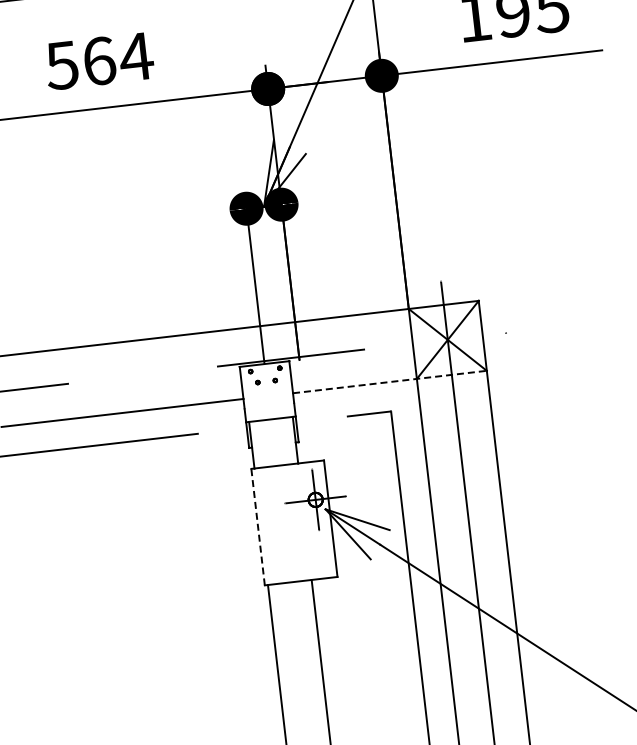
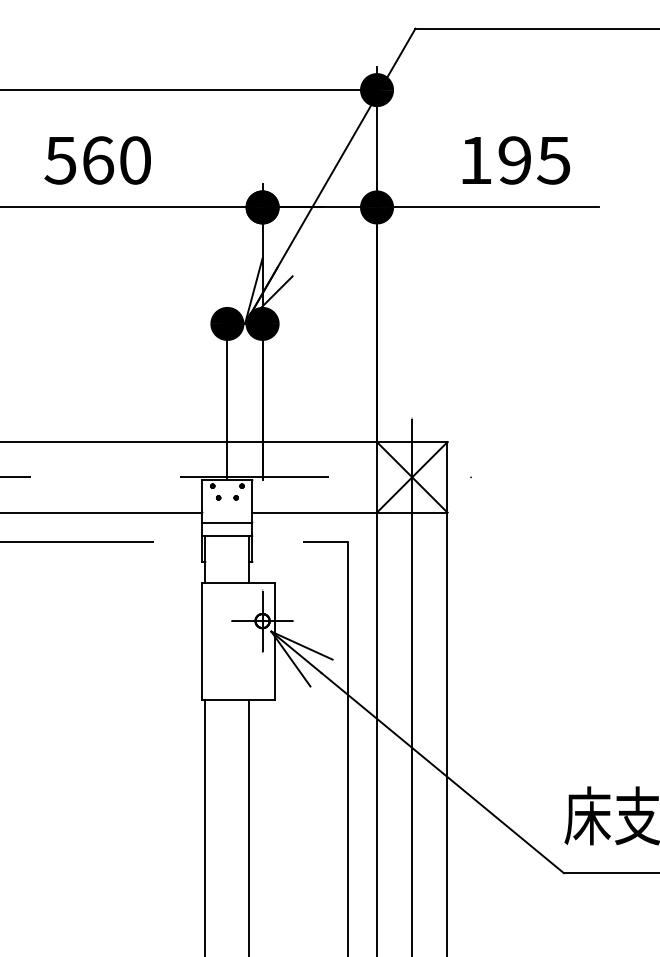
text: (136, 56) -> (135, 160), 564 -> 560
line: (389, 382) -> (349, 512), dashed -> solid
line: (269, 405) -> (227, 522), added
line: (258, 527) -> (202, 641), dashed -> solid

